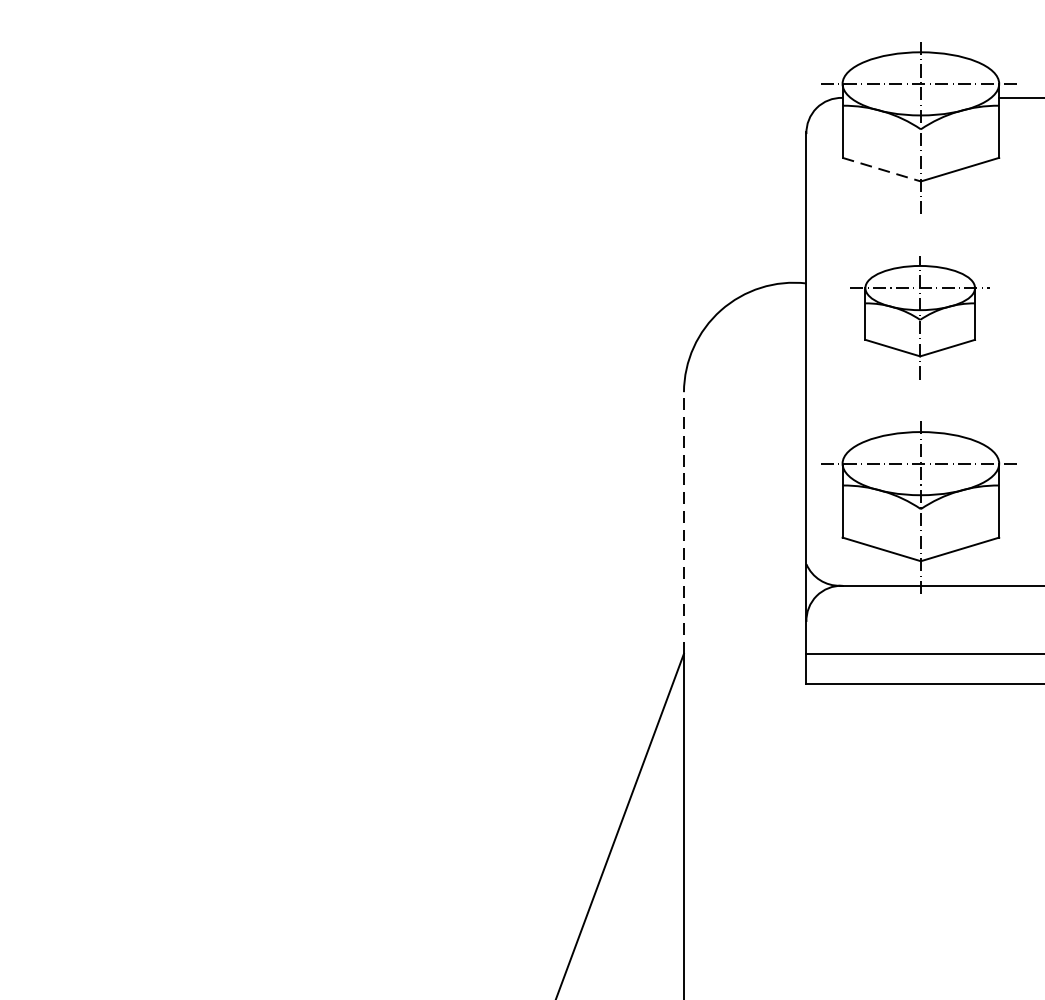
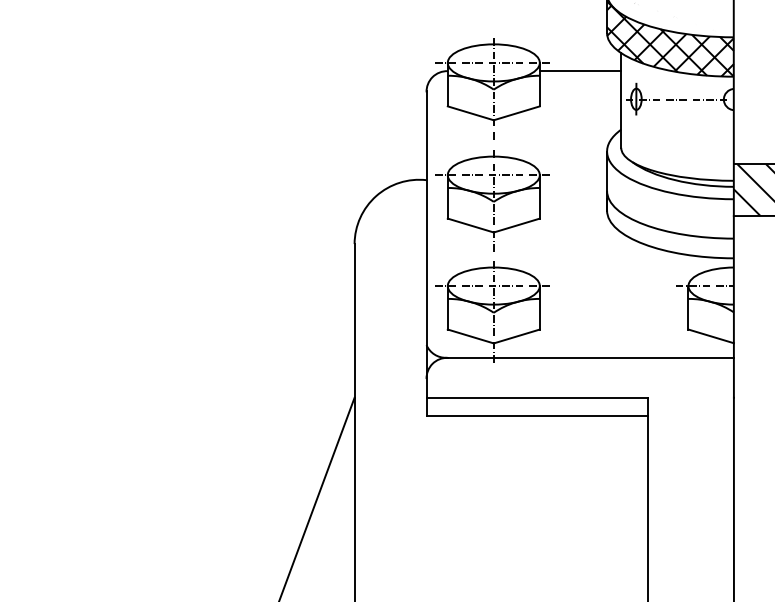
line: (882, 169) -> (471, 113), dashed -> solid
part: (918, 318) -> (492, 200), size x1.43
line: (683, 522) -> (354, 320), dashed -> solid

